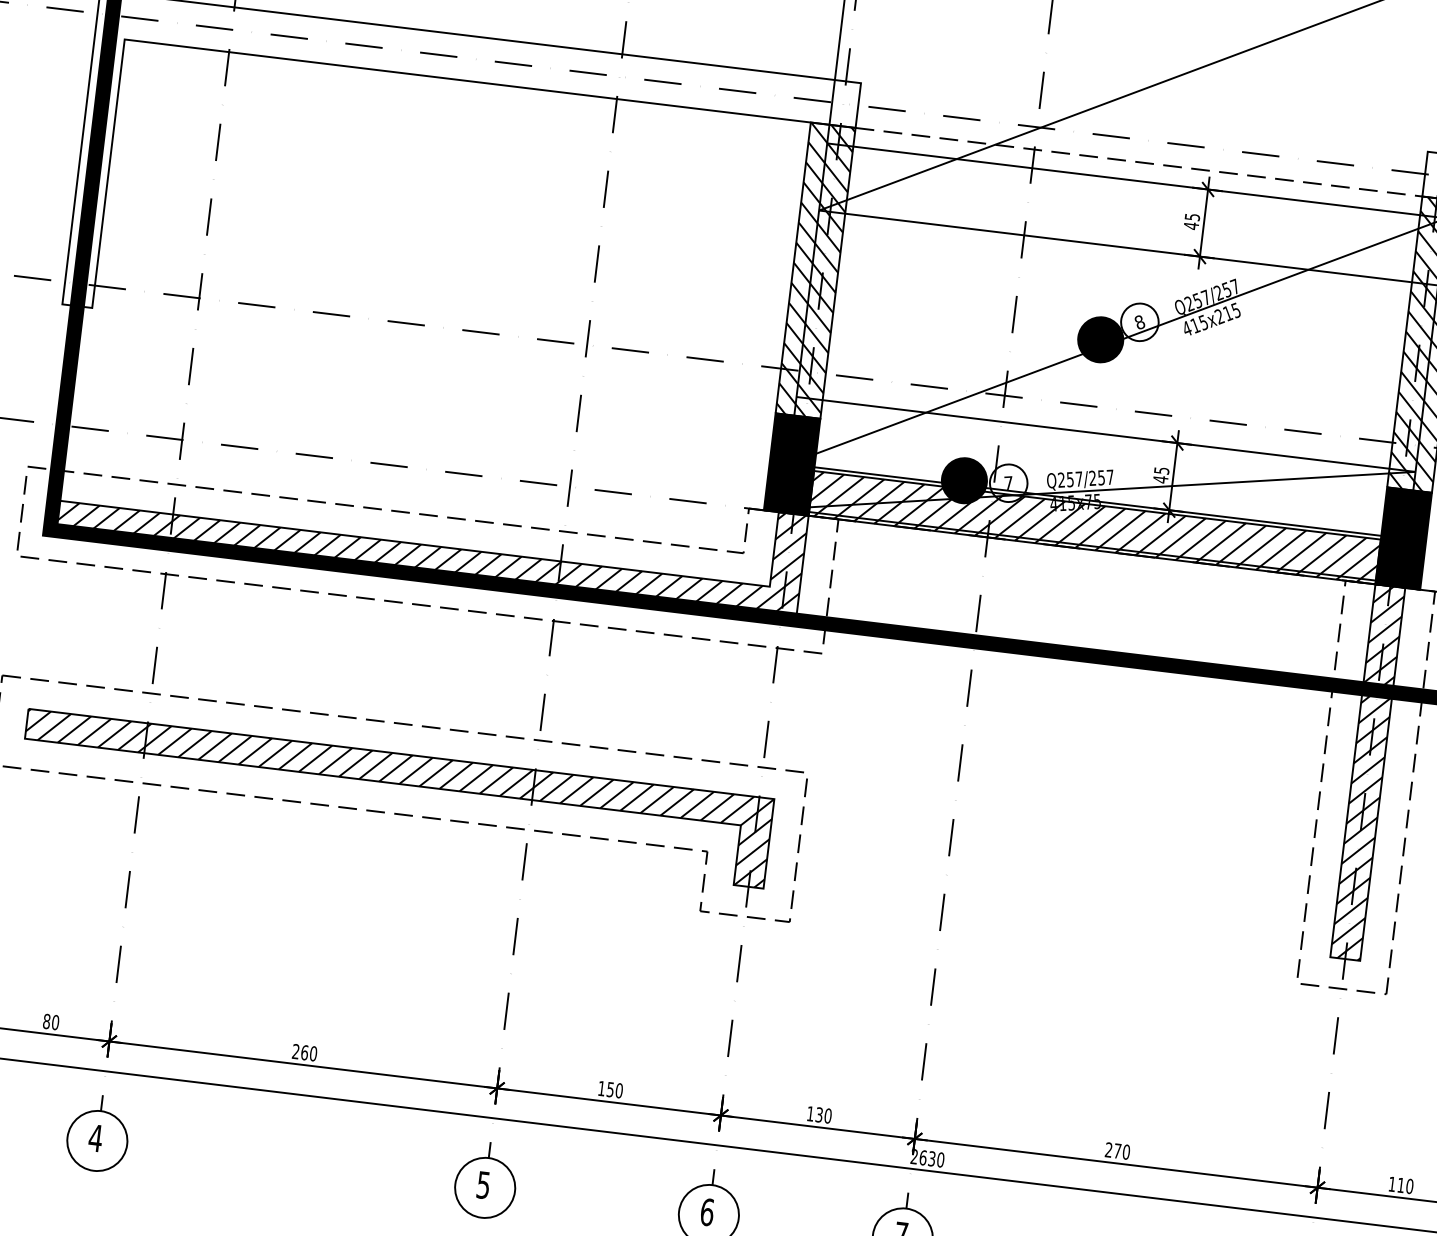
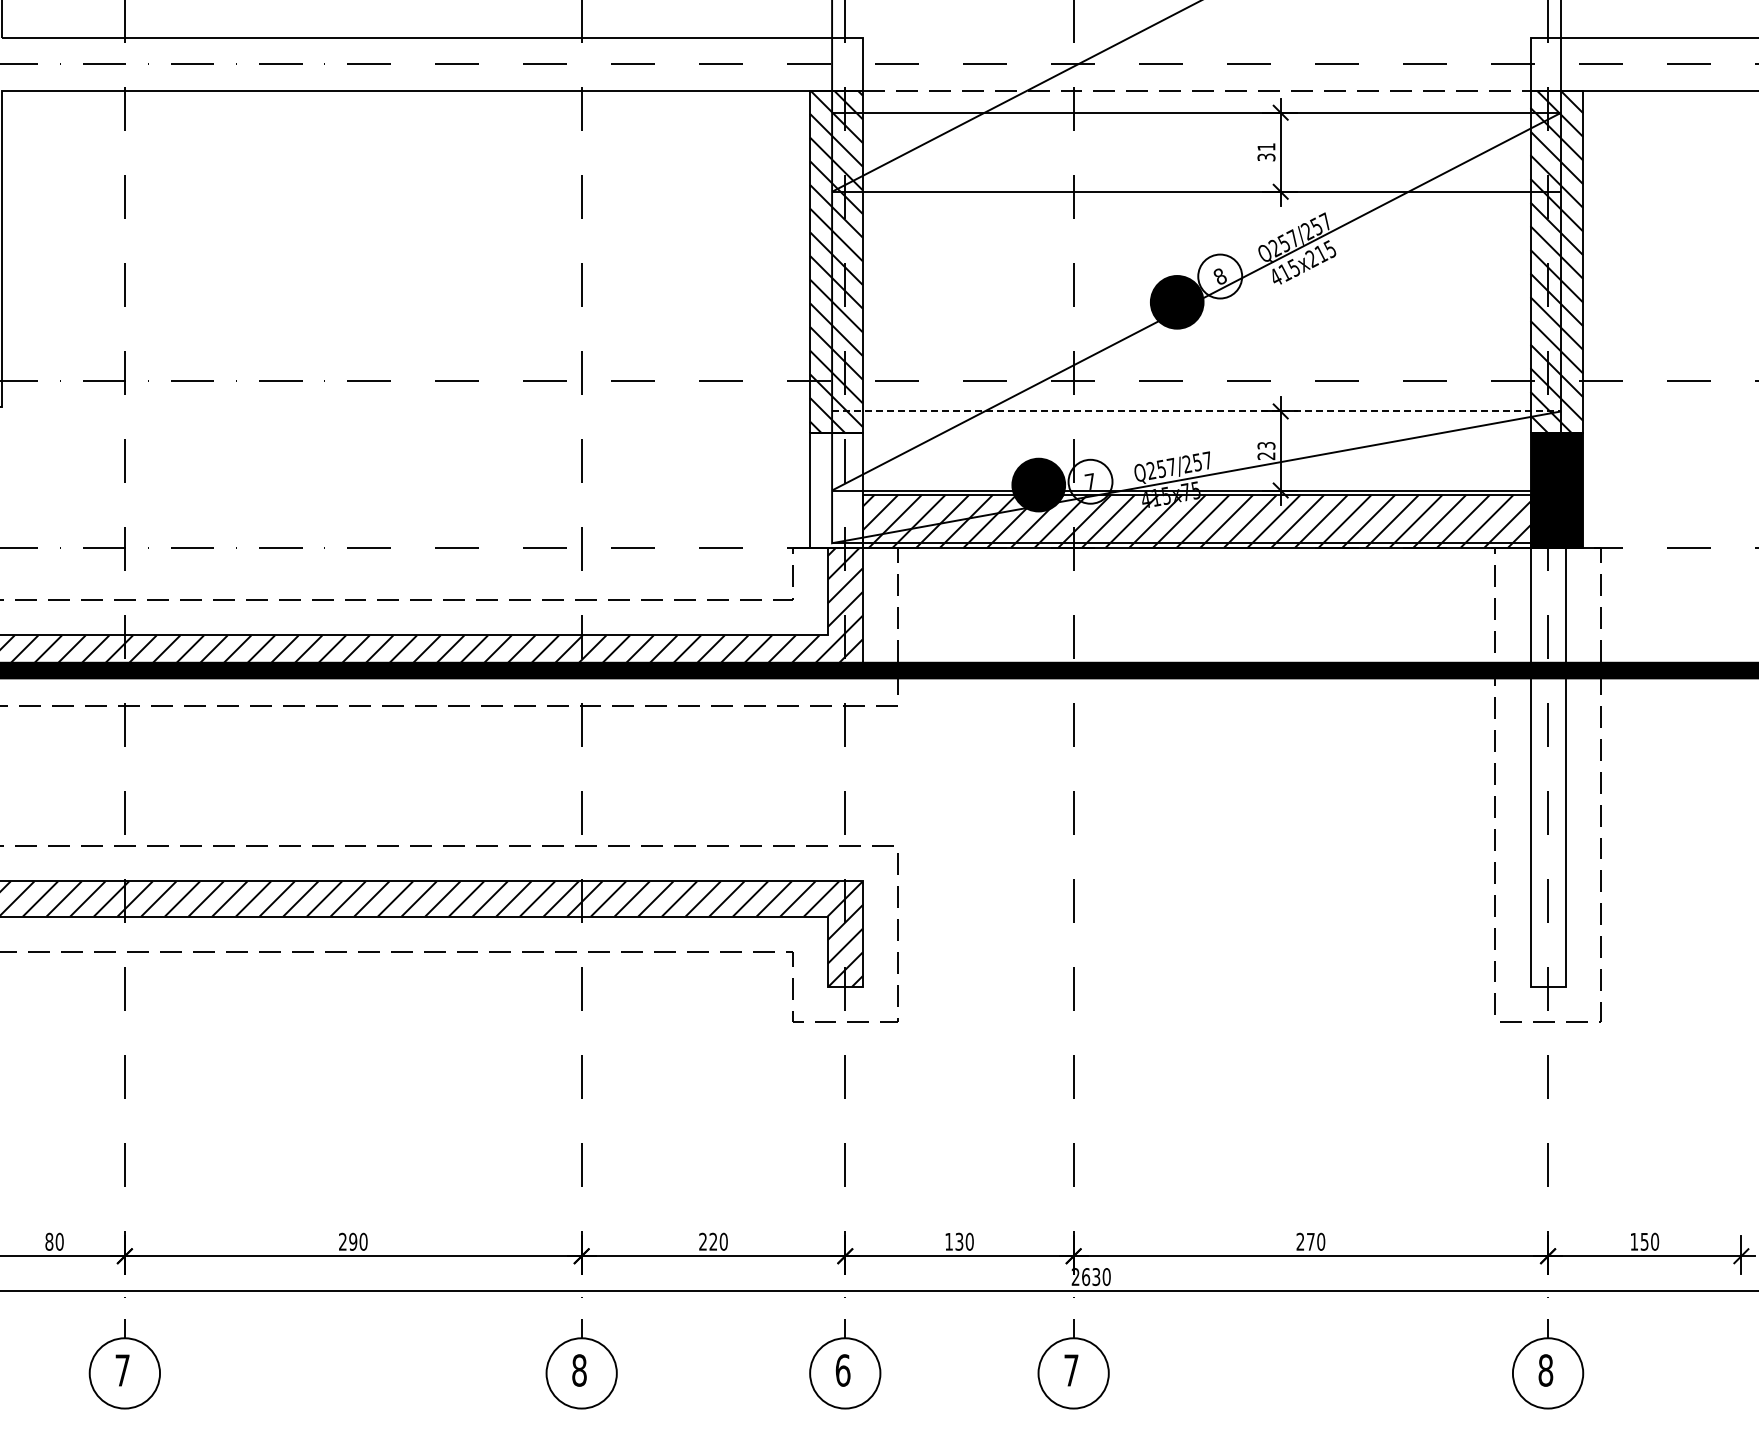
text: (1191, 221) -> (1266, 152), 45 -> 31
line: (1105, 434) -> (1196, 411), solid -> dashed
fill: (792, 464) -> (836, 490), removed
text: (1161, 475) -> (1266, 451), 45 -> 23
hatch: (1367, 771) -> (1547, 766), removed
text: (304, 1052) -> (353, 1241), 260 -> 290
text: (606, 1088) -> (708, 1241), 150 -> 220
text: (95, 1138) -> (122, 1370), 4 -> 7
text: (483, 1185) -> (579, 1370), 5 -> 8
text: (1400, 1185) -> (1644, 1241), 110 -> 150

